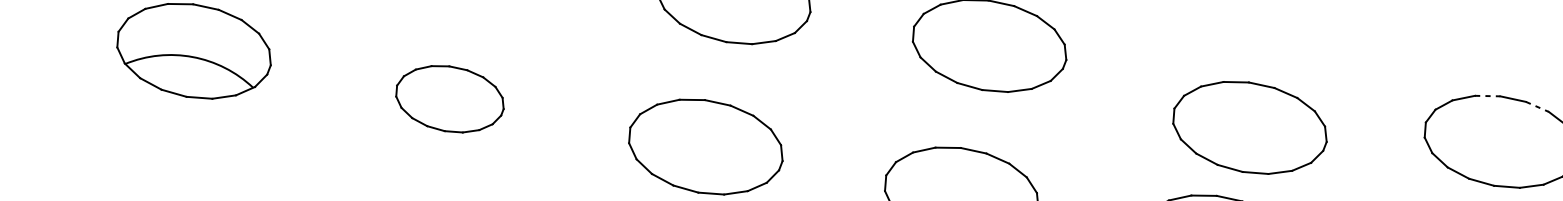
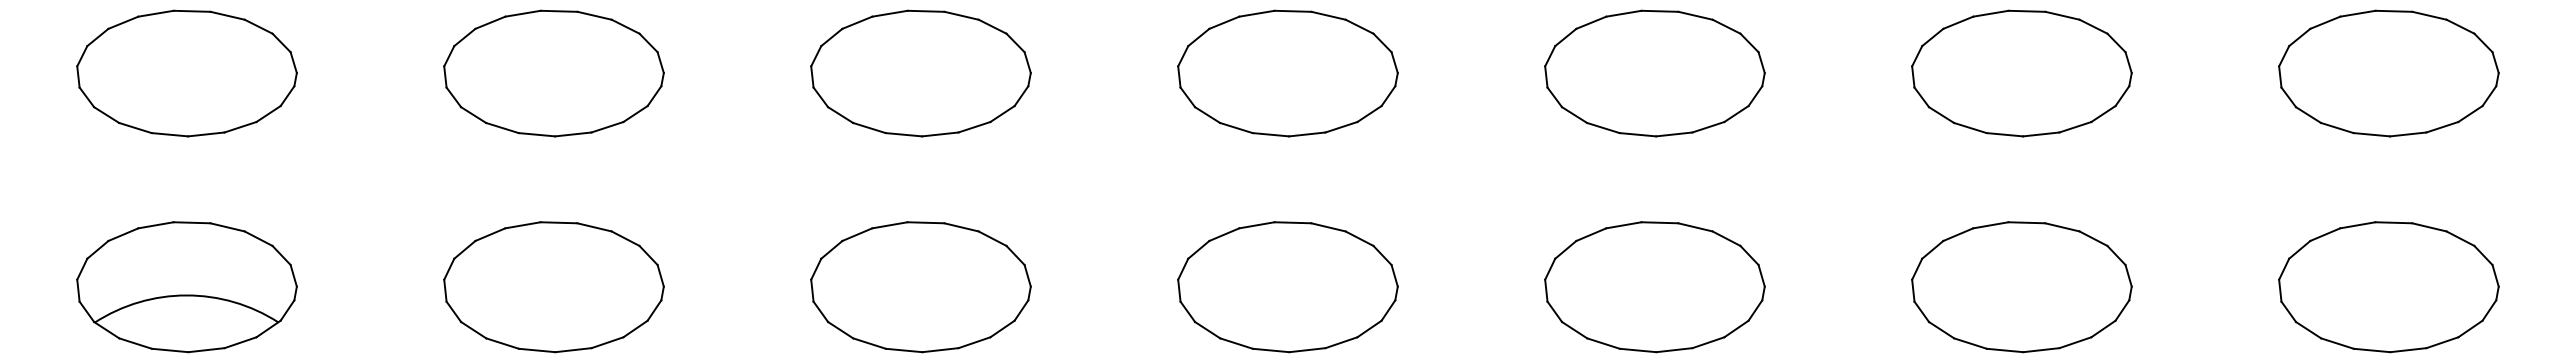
line: (1487, 95) -> (1990, 13), dashed -> solid
part: (449, 99) -> (553, 287), size x1.43
line: (1537, 106) -> (2062, 15), dashed -> solid
part: (1249, 127) -> (1654, 73), moved

